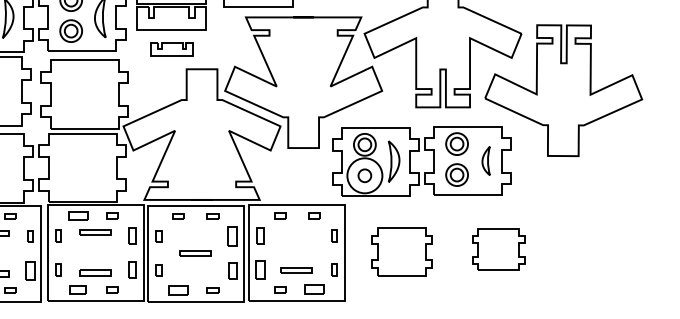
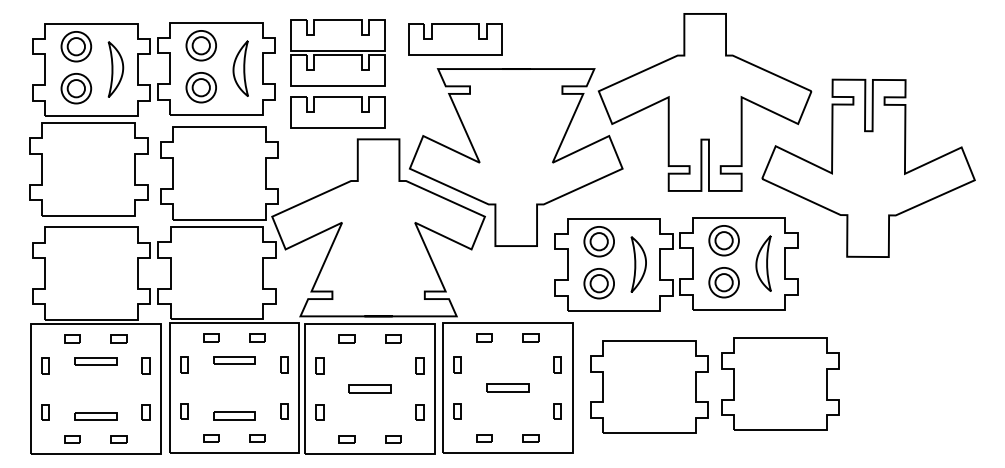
part: (171, 49) -> (337, 112), size x1.67
part: (486, 160) -> (763, 263), size x1.43
circle: (365, 175) -> (599, 283), size x0.62
part: (78, 215) -> (211, 337), size x0.62
part: (132, 235) -> (284, 364), size x0.71
part: (260, 235) -> (457, 364), size x0.71
part: (232, 236) -> (419, 365), size x0.62
part: (498, 249) -> (780, 383), size x1.67
part: (402, 251) -> (649, 386), size x1.43
part: (30, 270) -> (145, 412), size x0.62
part: (132, 270) -> (284, 411), size x0.71
part: (232, 270) -> (419, 412), size x0.71
part: (260, 270) -> (457, 411), size x0.62
part: (296, 270) -> (507, 387), moved
part: (78, 290) -> (211, 438), size x0.71
part: (178, 290) -> (346, 439), size x0.62
part: (314, 290) -> (530, 438), size x0.62

